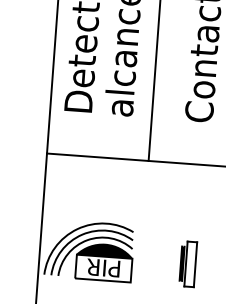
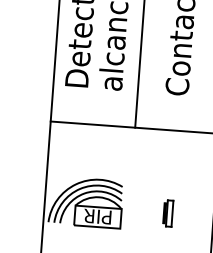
fill: (104, 250) -> (98, 202), removed
part: (188, 264) -> (168, 213), size x0.7

